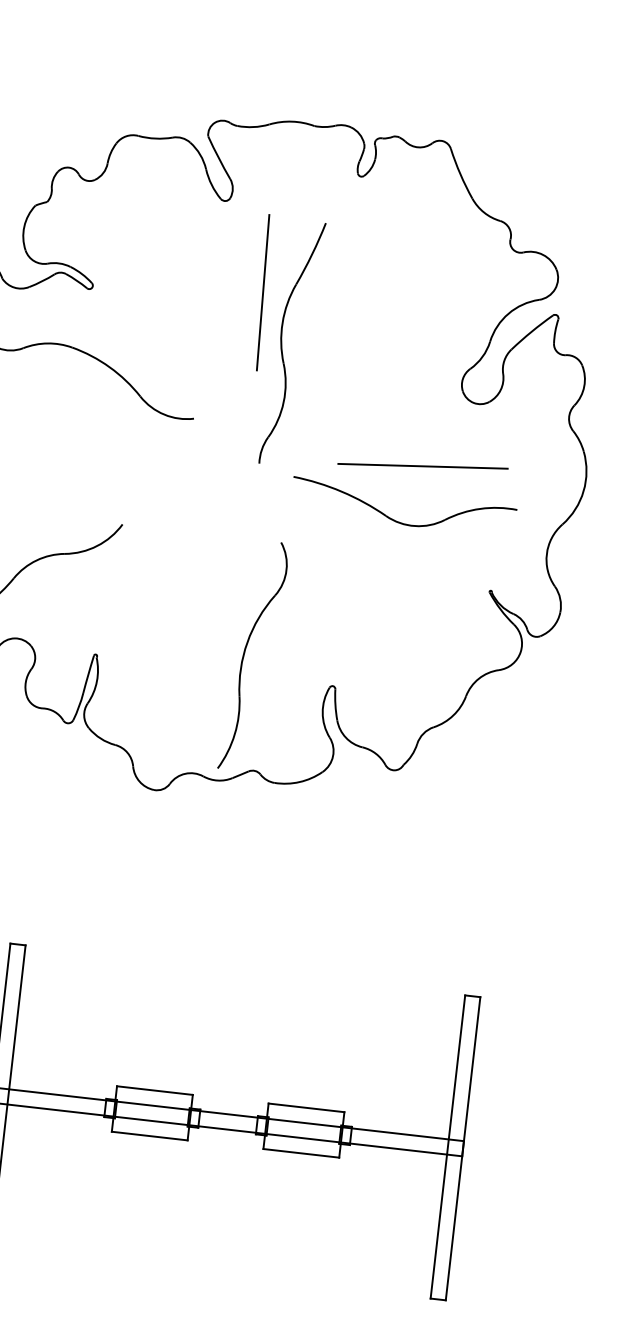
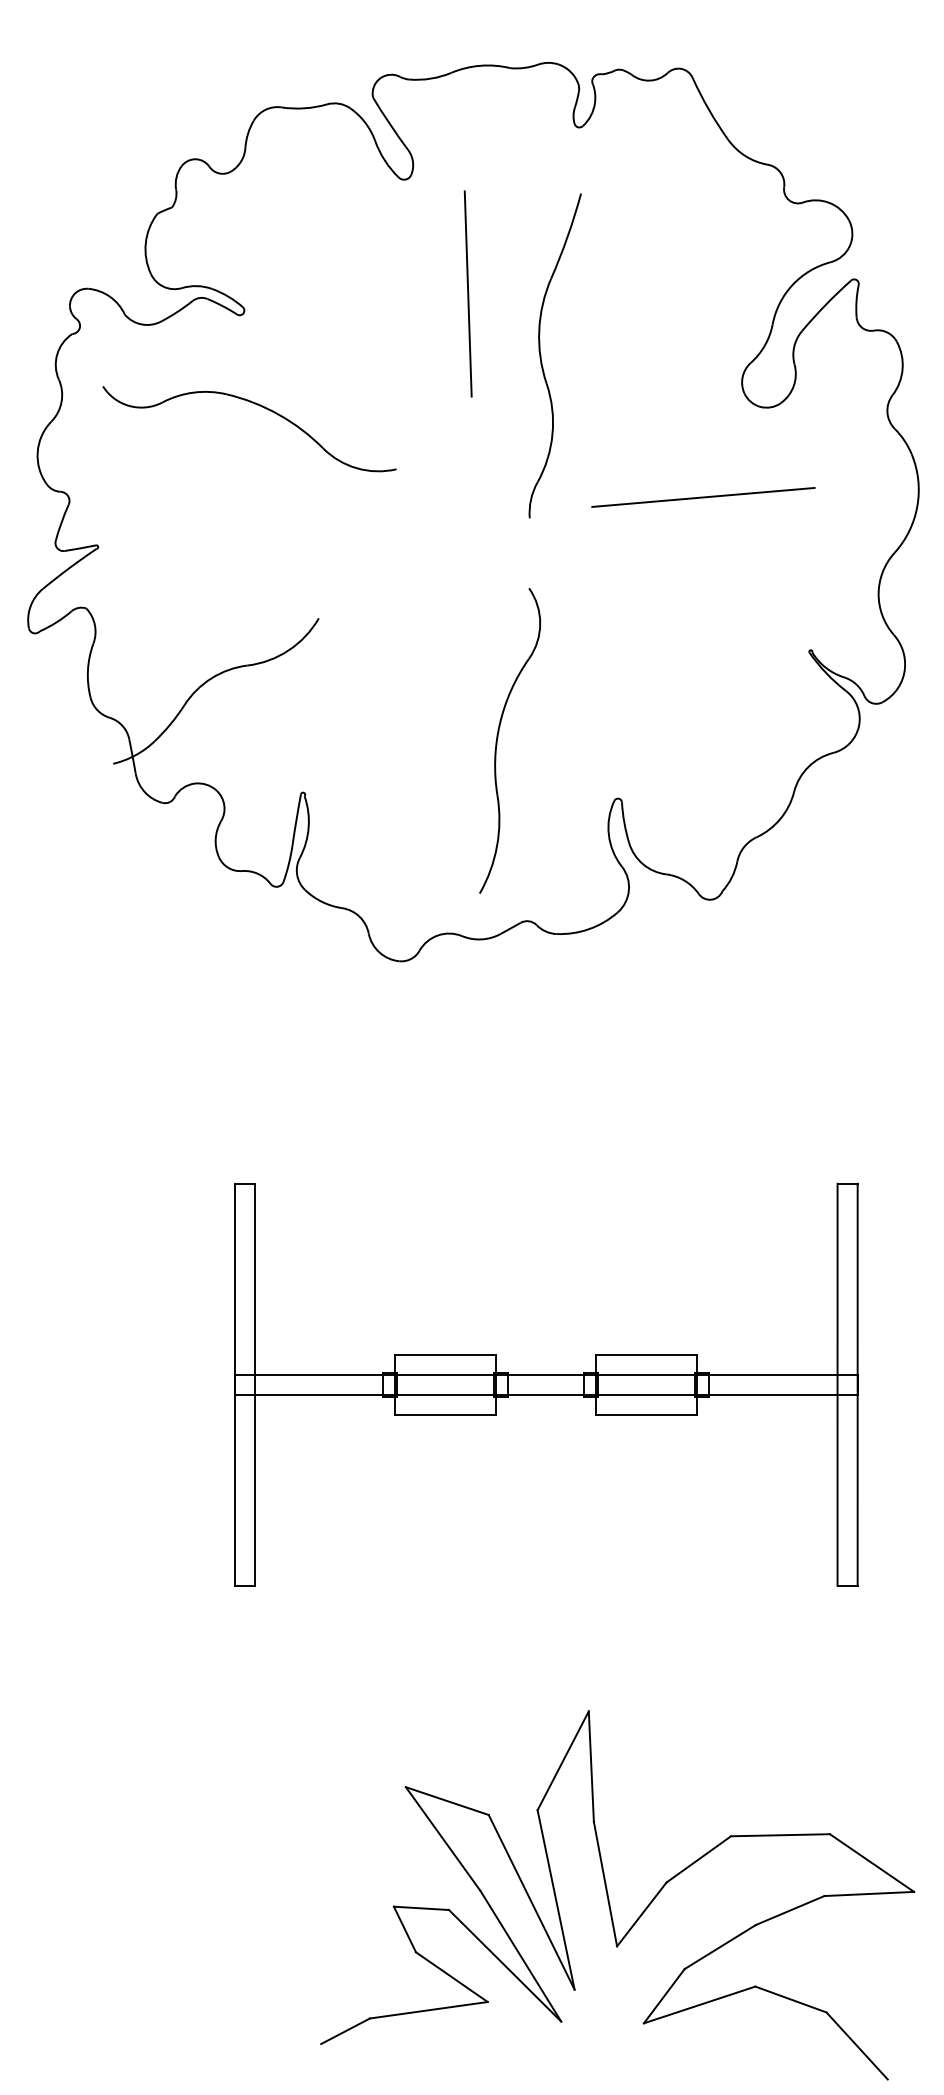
part: (282, 341) -> (541, 355), moved
part: (399, 521) -> (680, 573), removed
part: (245, 653) -> (498, 738), moved

